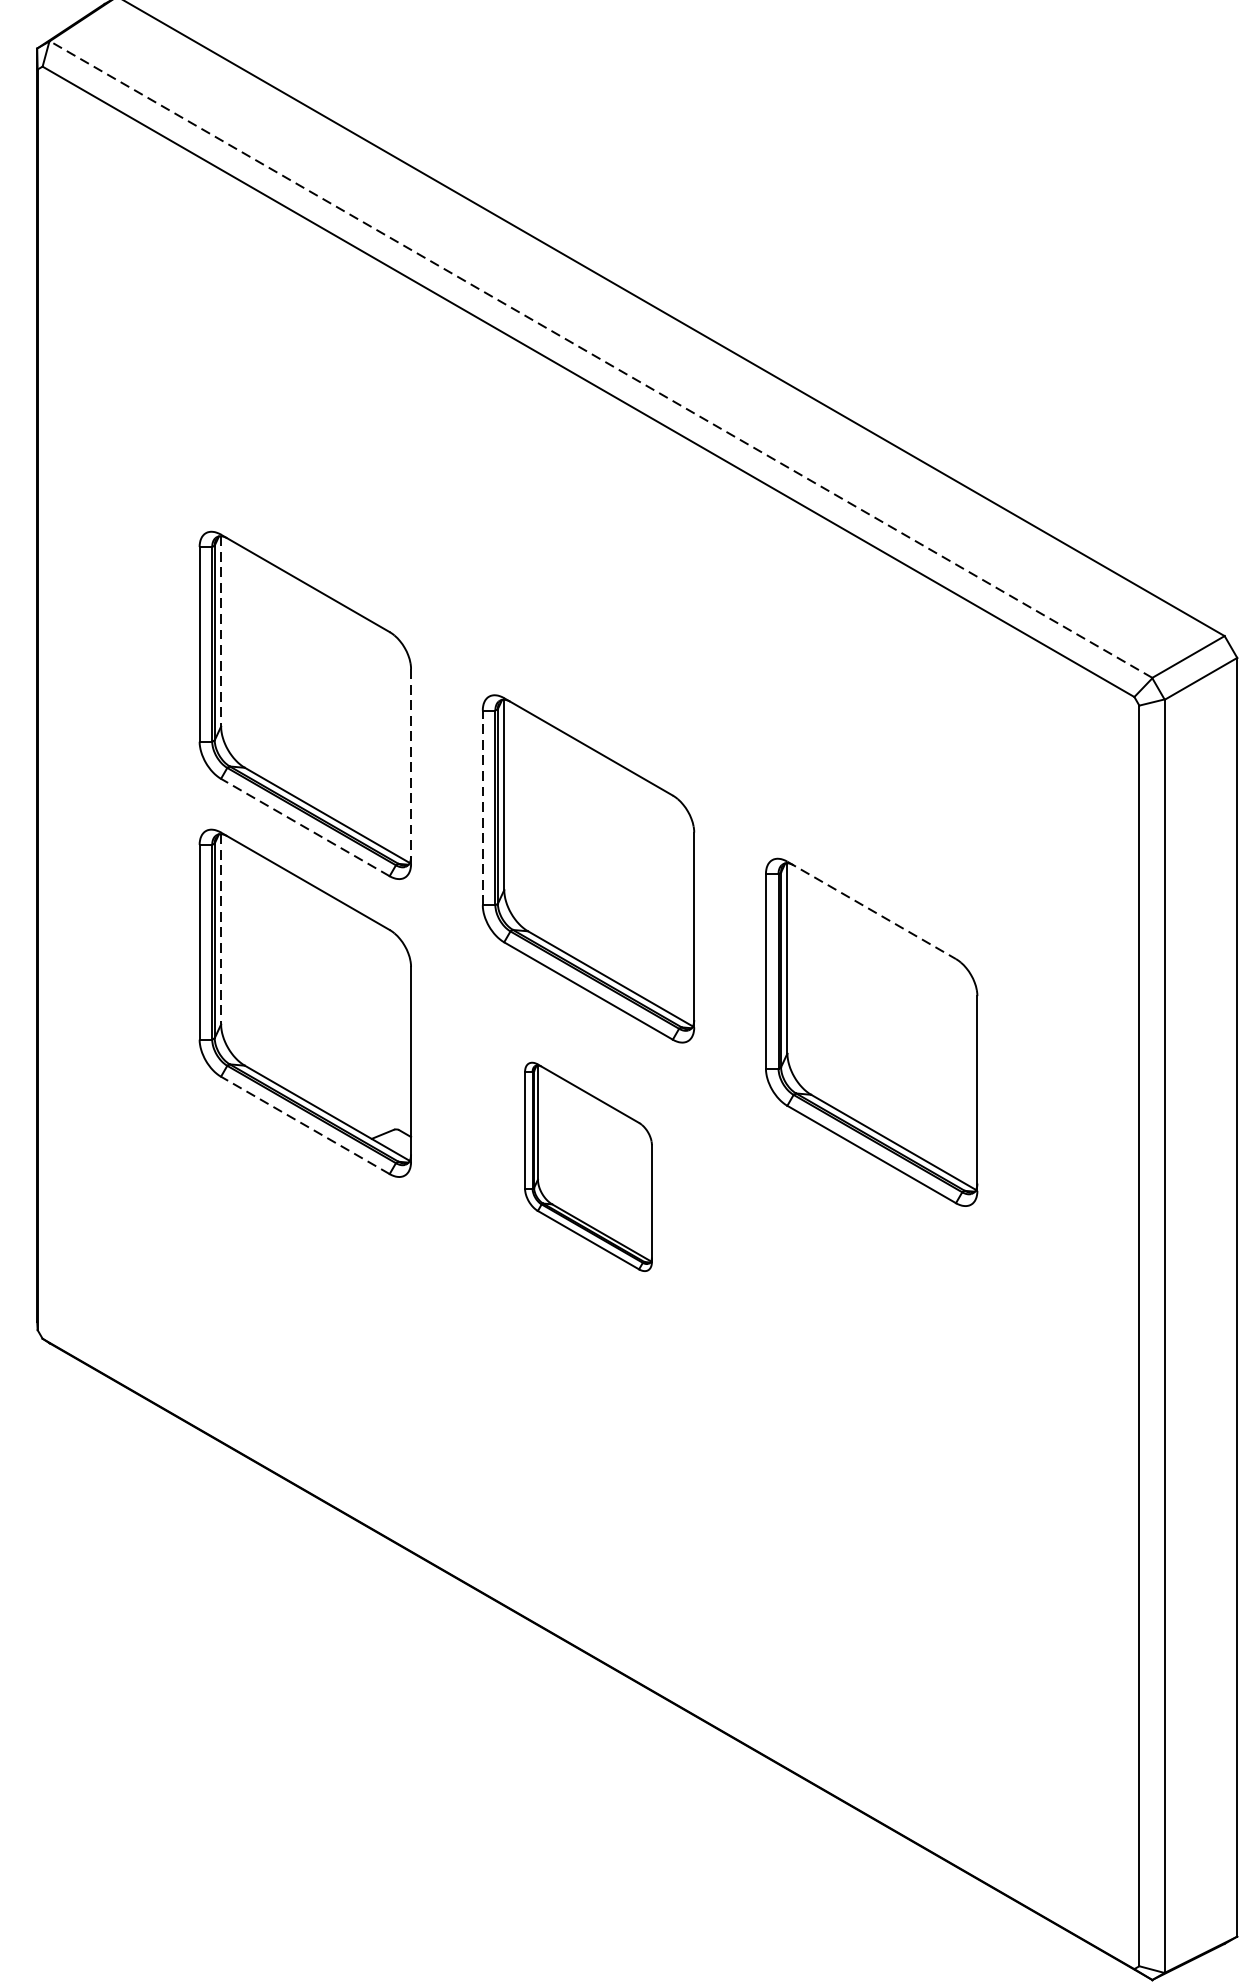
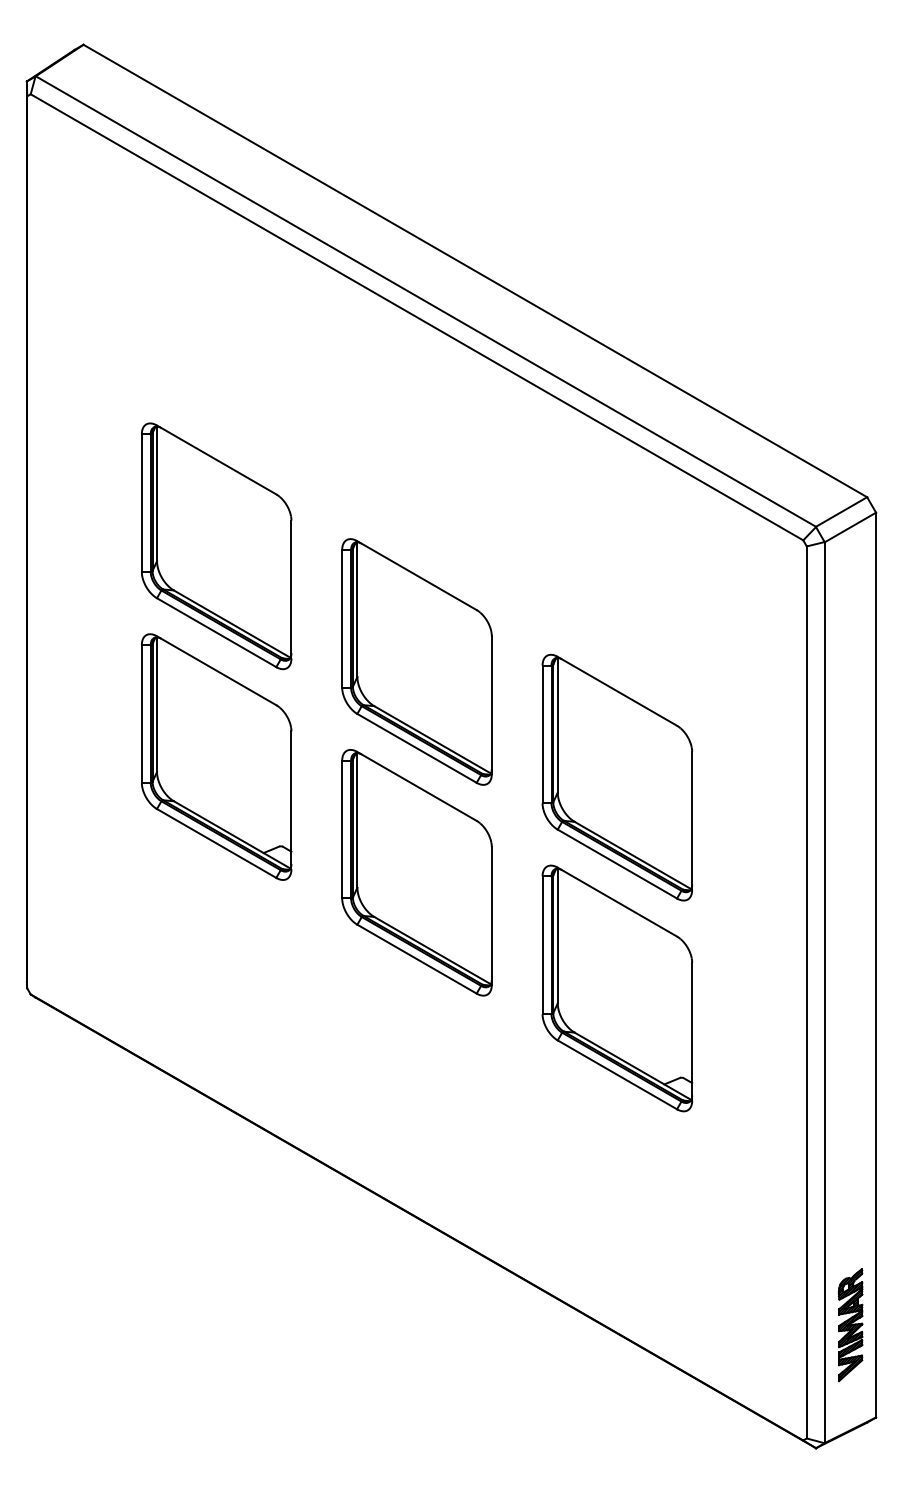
line: (600, 359) -> (425, 301), dashed -> solid
line: (221, 632) -> (157, 494), dashed -> solid
line: (411, 766) -> (291, 589), dashed -> solid
line: (483, 807) -> (342, 618), dashed -> solid
line: (305, 827) -> (216, 632), dashed -> solid
line: (871, 910) -> (617, 691), dashed -> solid
line: (221, 930) -> (157, 705), dashed -> solid
line: (305, 1125) -> (216, 843), dashed -> solid
part: (587, 1166) -> (416, 872), size x1.67
part: (871, 1330) -> (617, 988), added
part: (1201, 1806) -> (850, 1325), added

